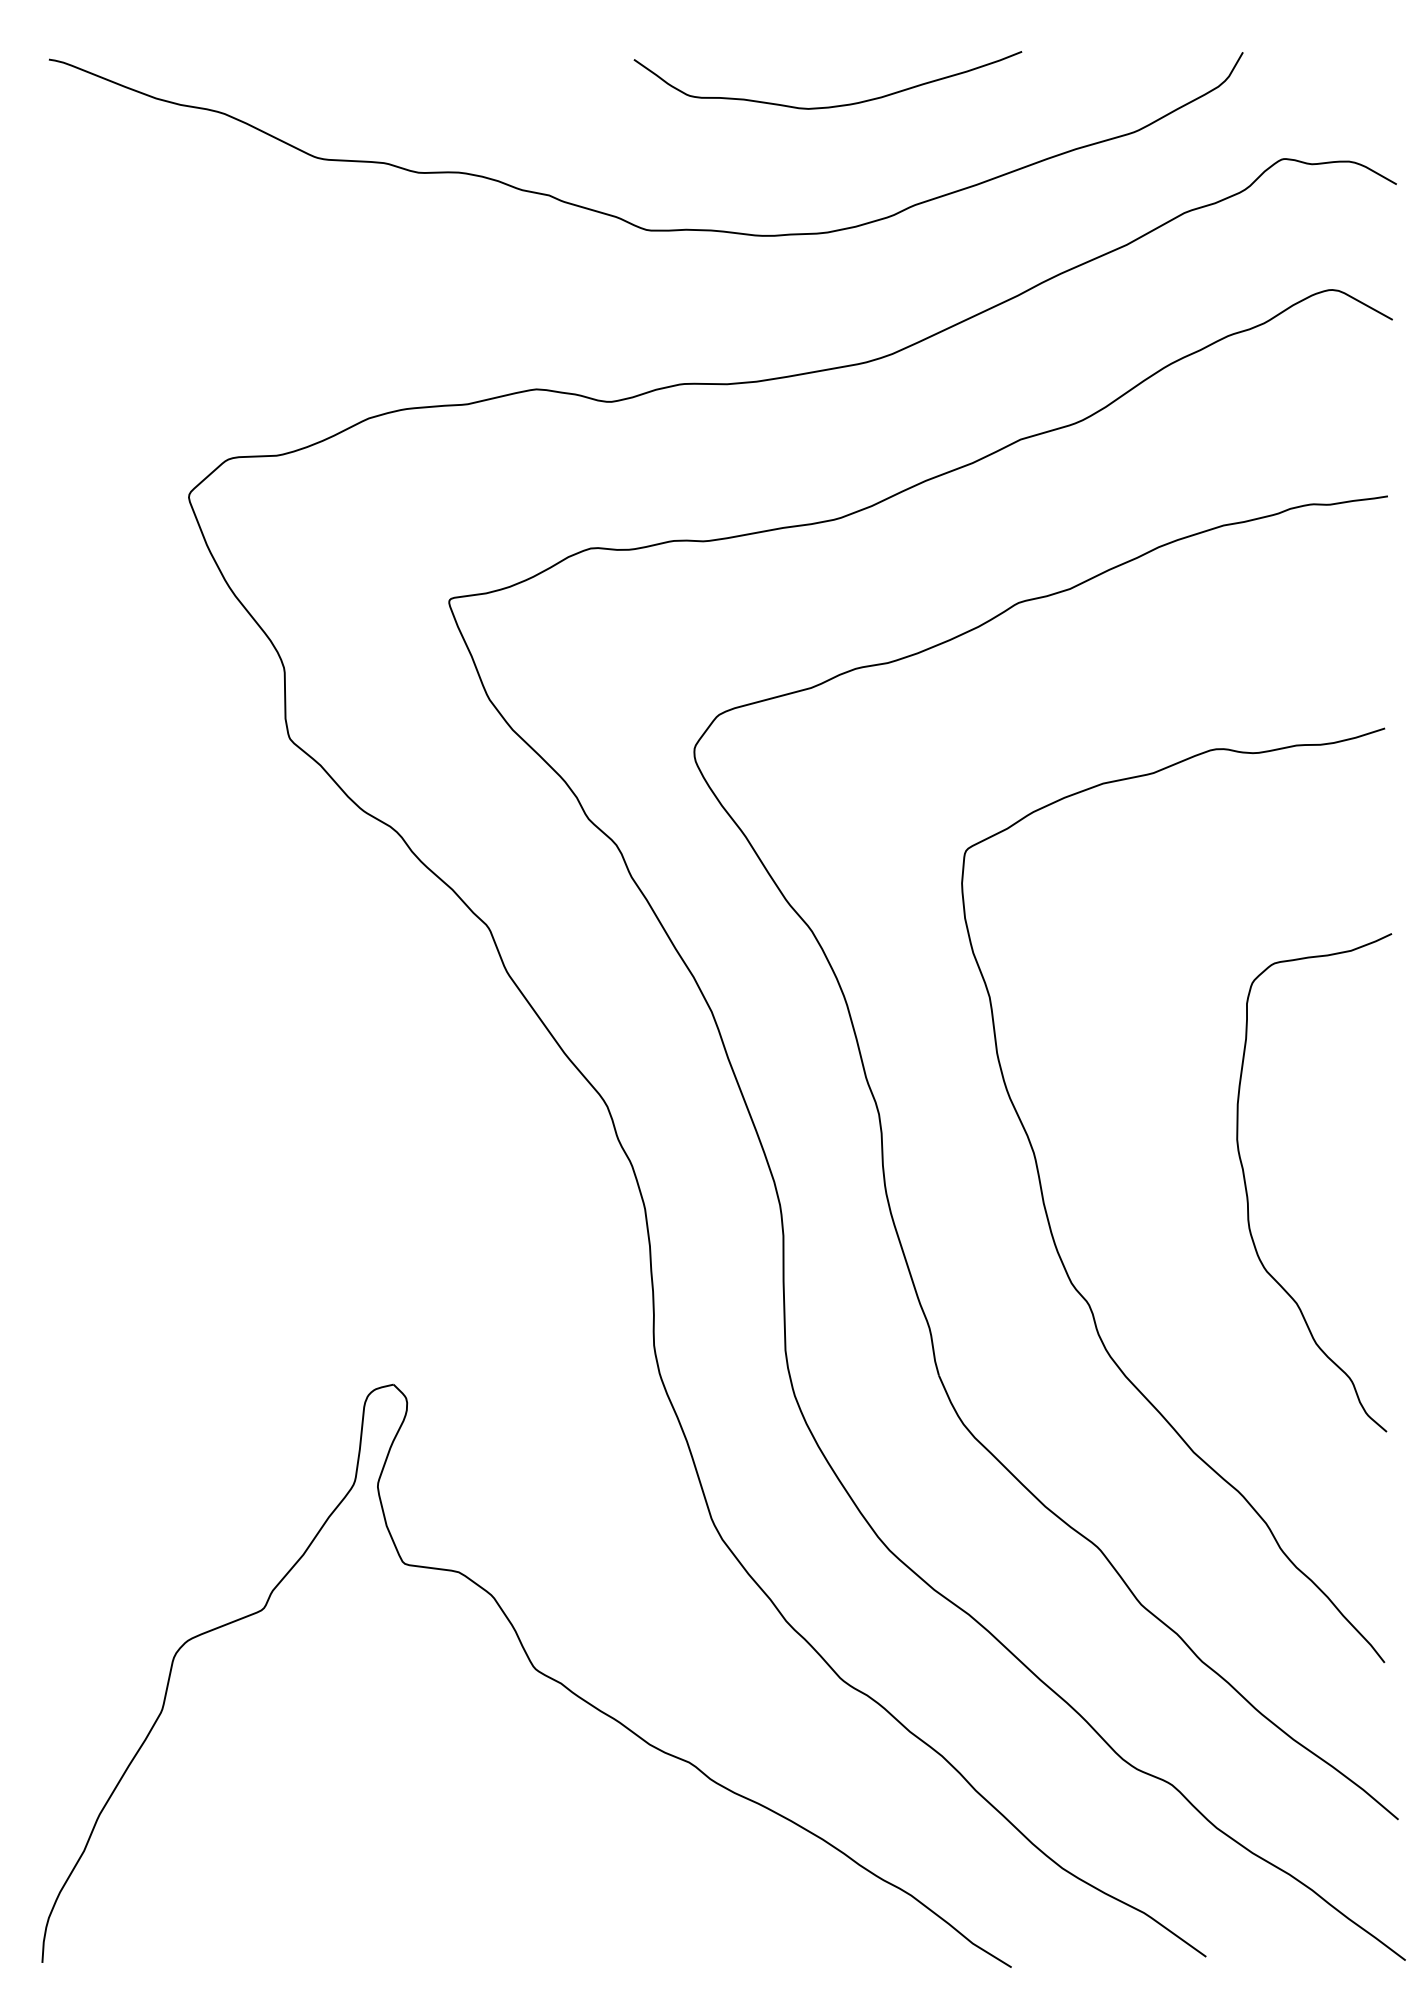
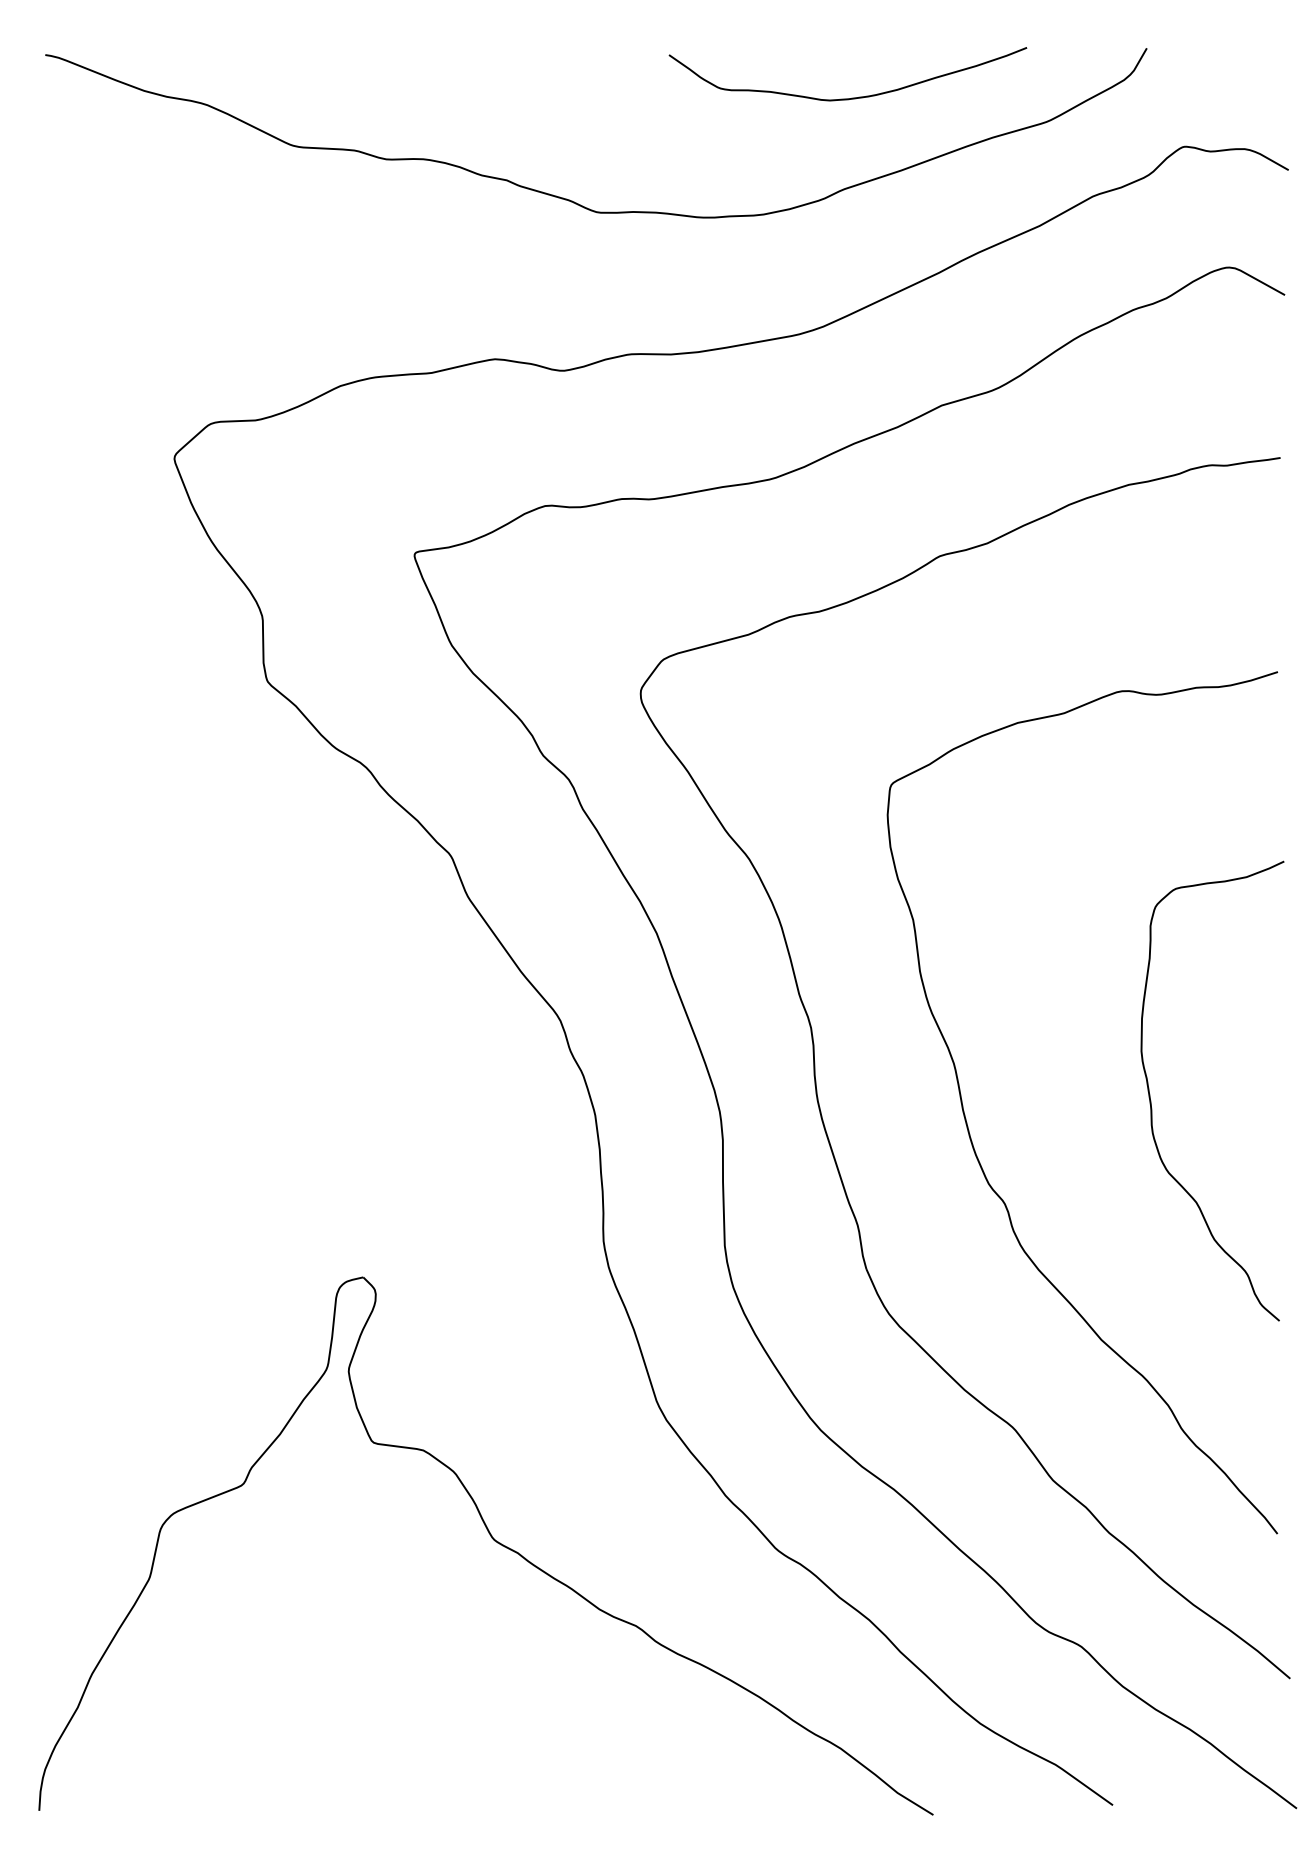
curve: (831, 105) -> (851, 97), moved

